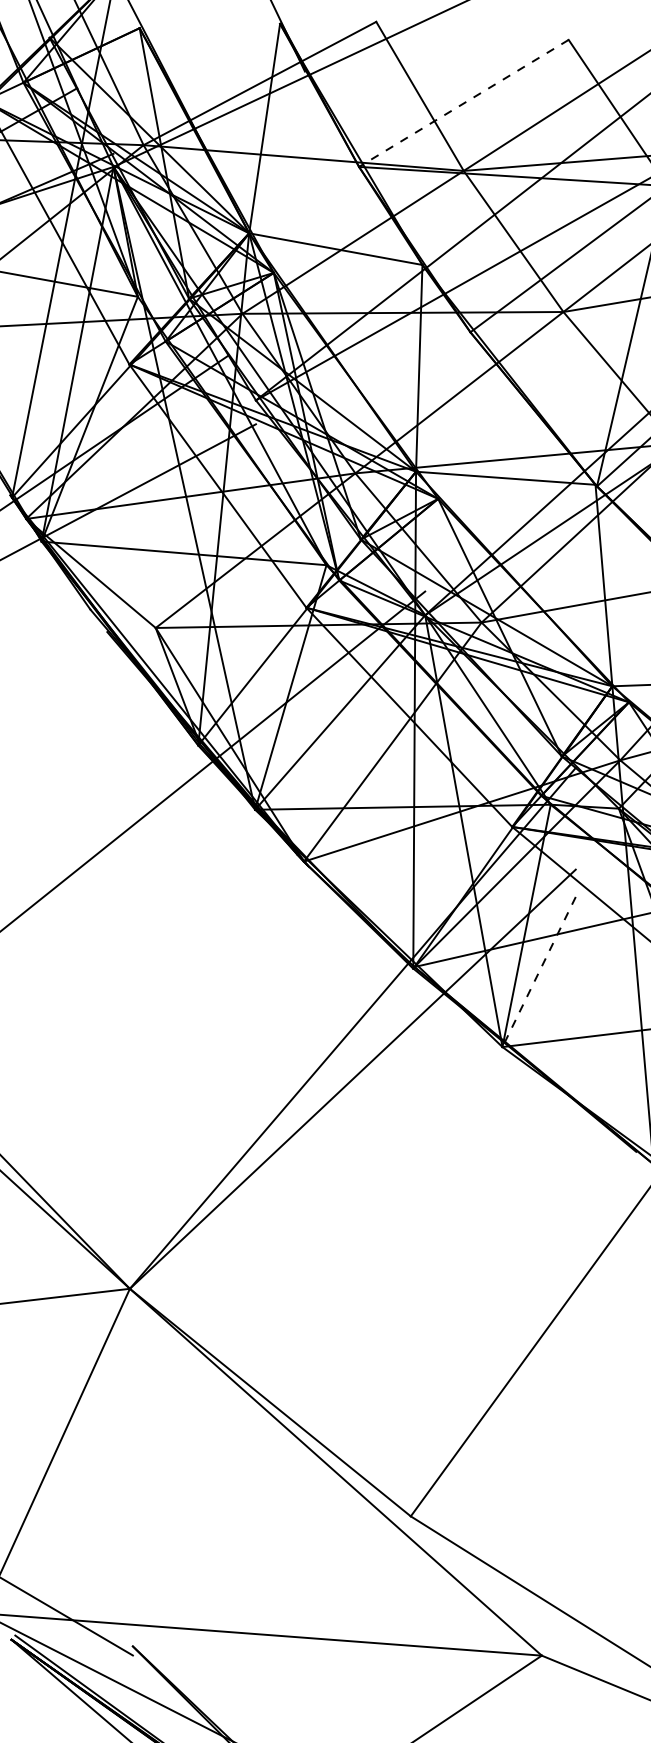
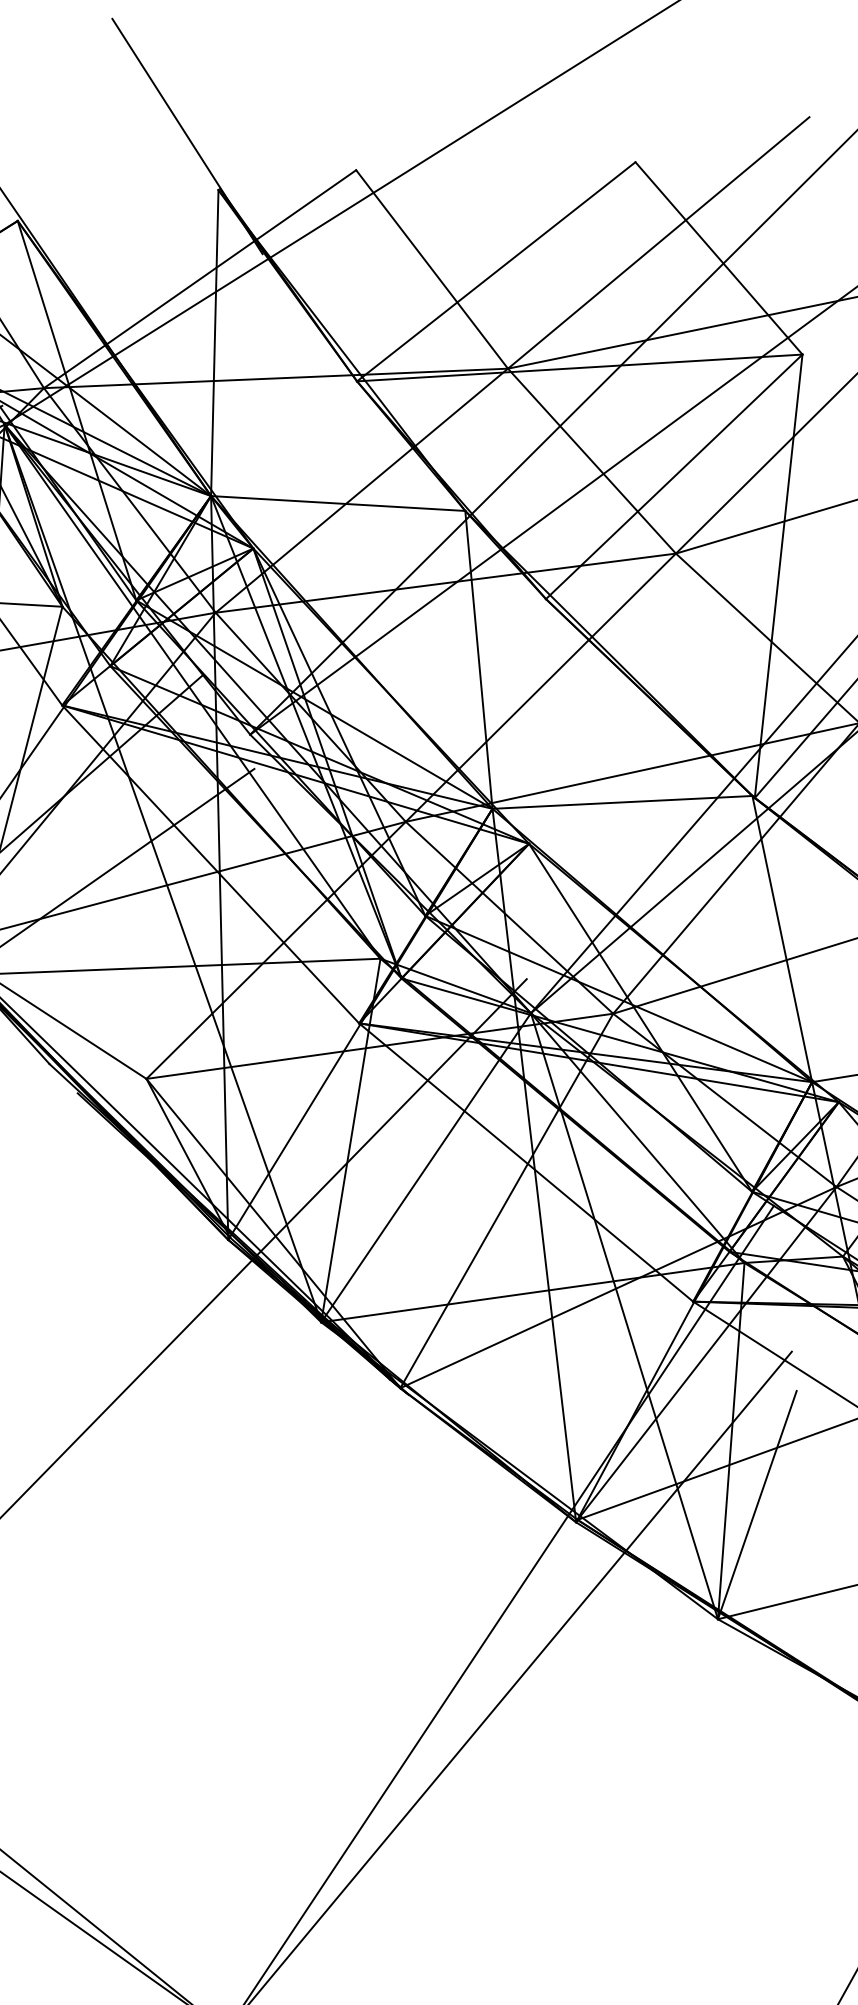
line: (463, 103) -> (495, 271), dashed -> solid
line: (539, 972) -> (757, 1505), dashed -> solid

